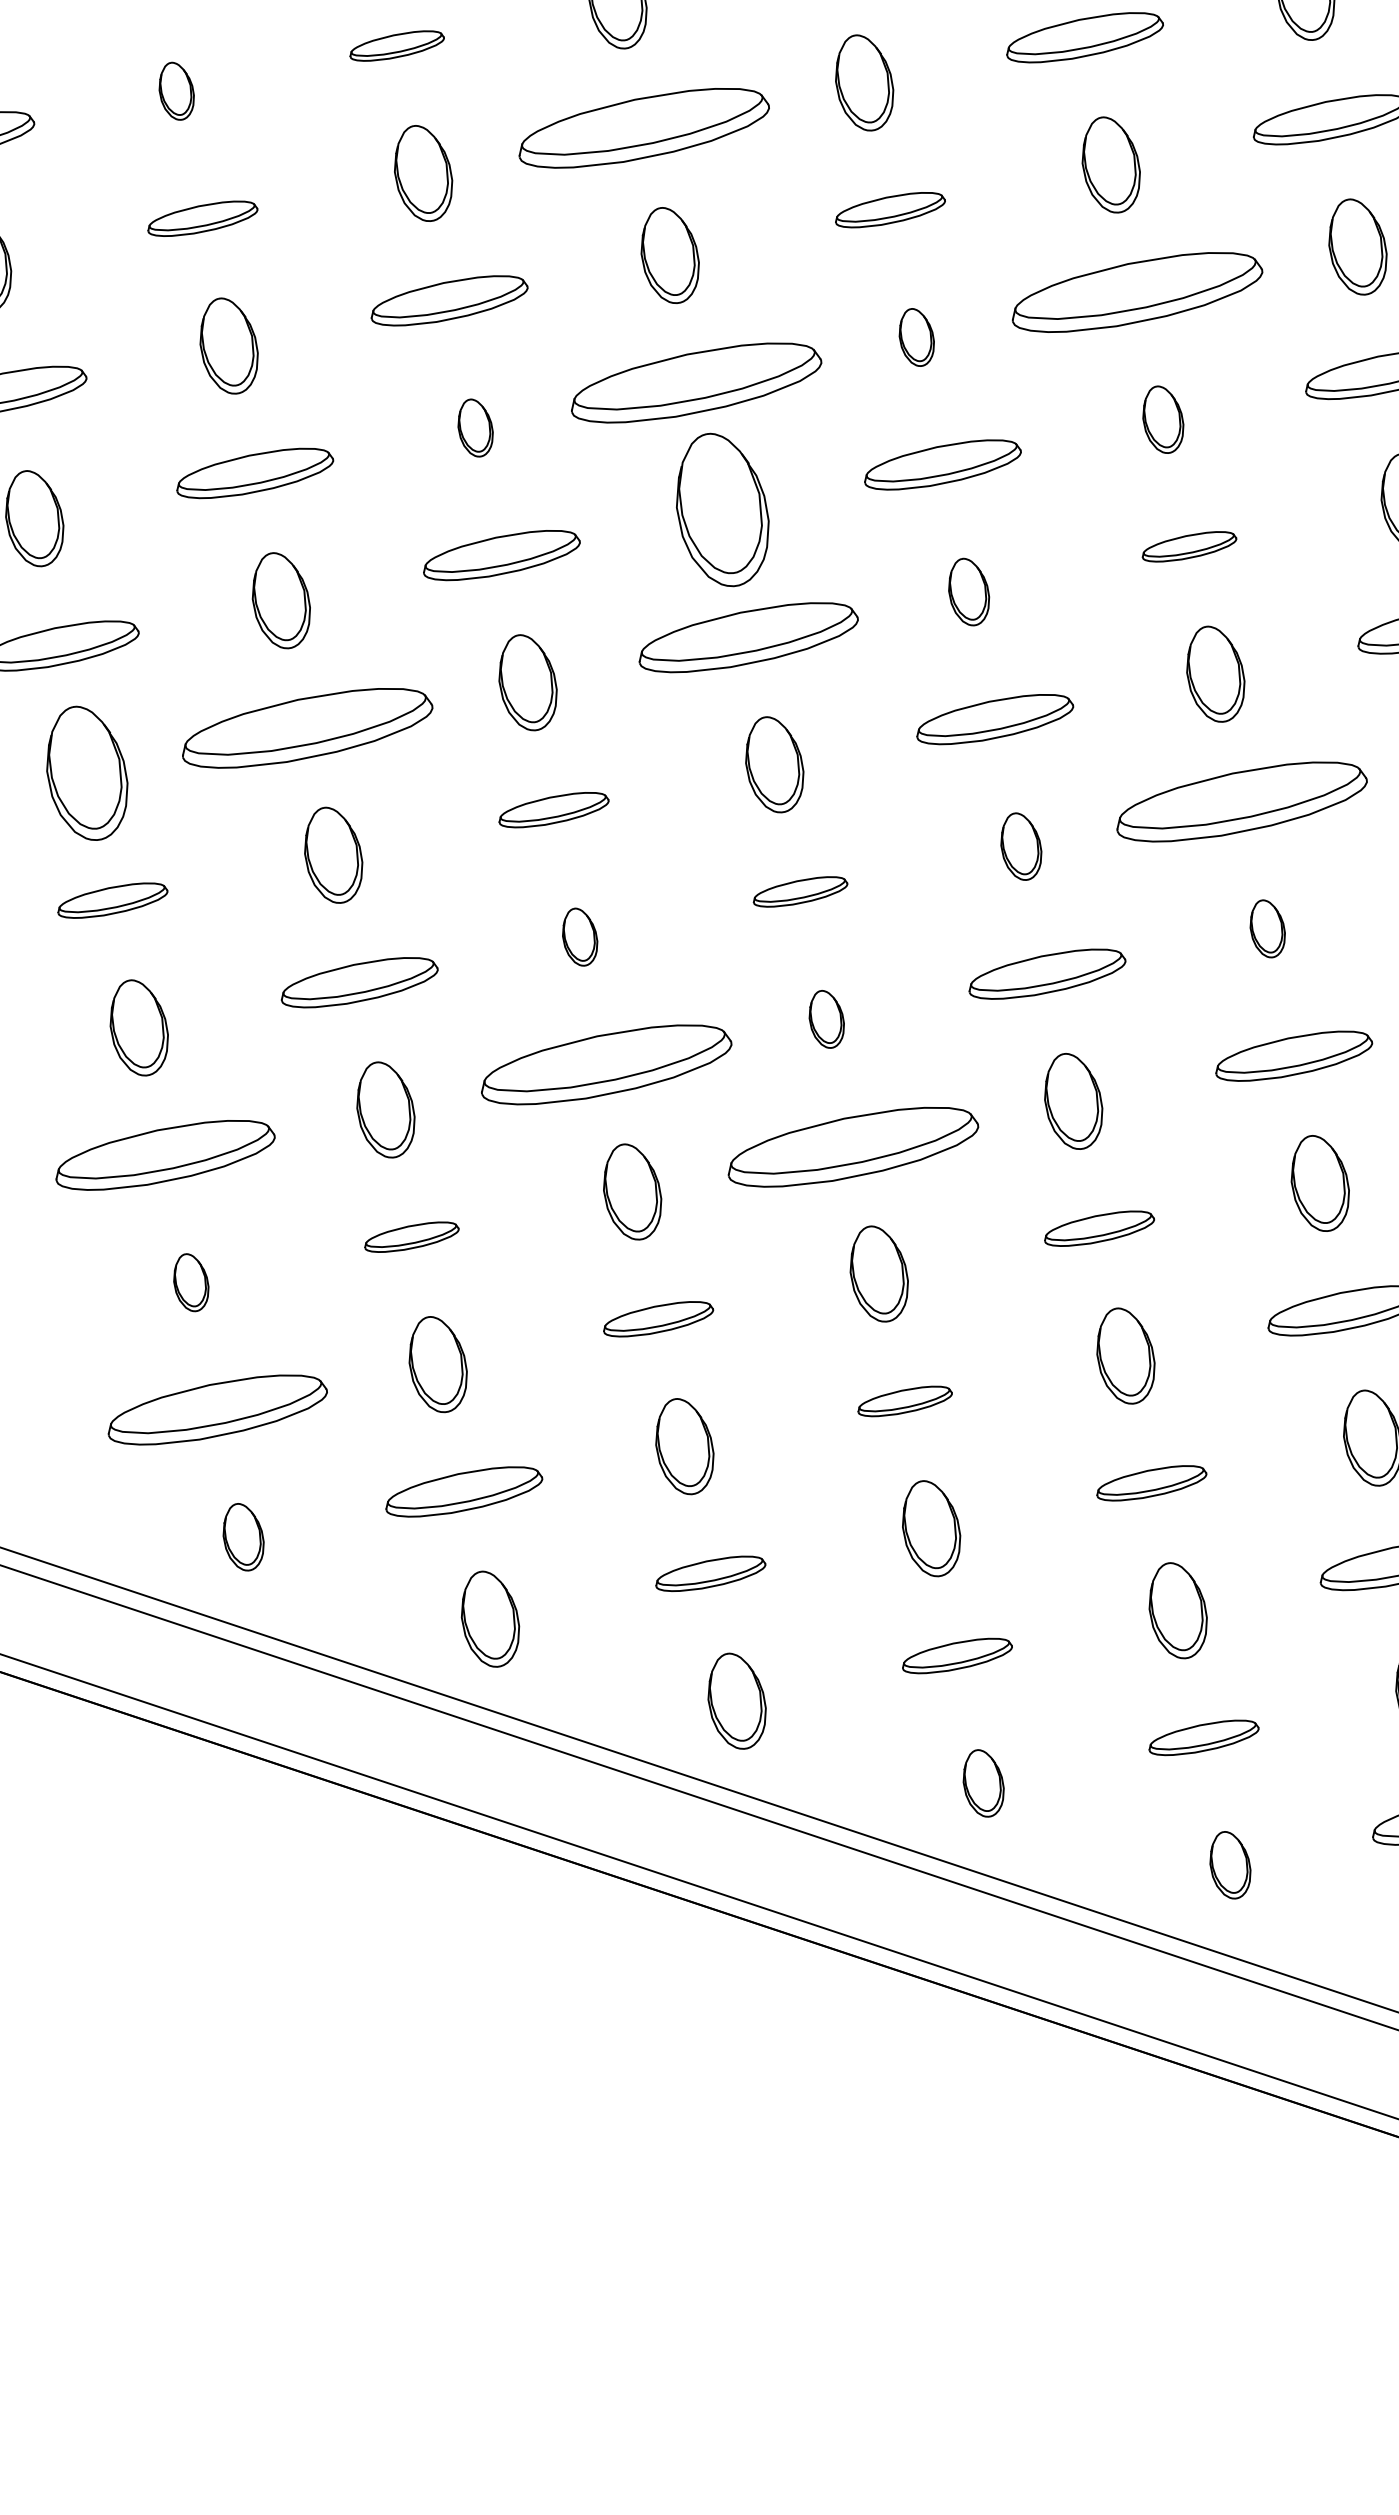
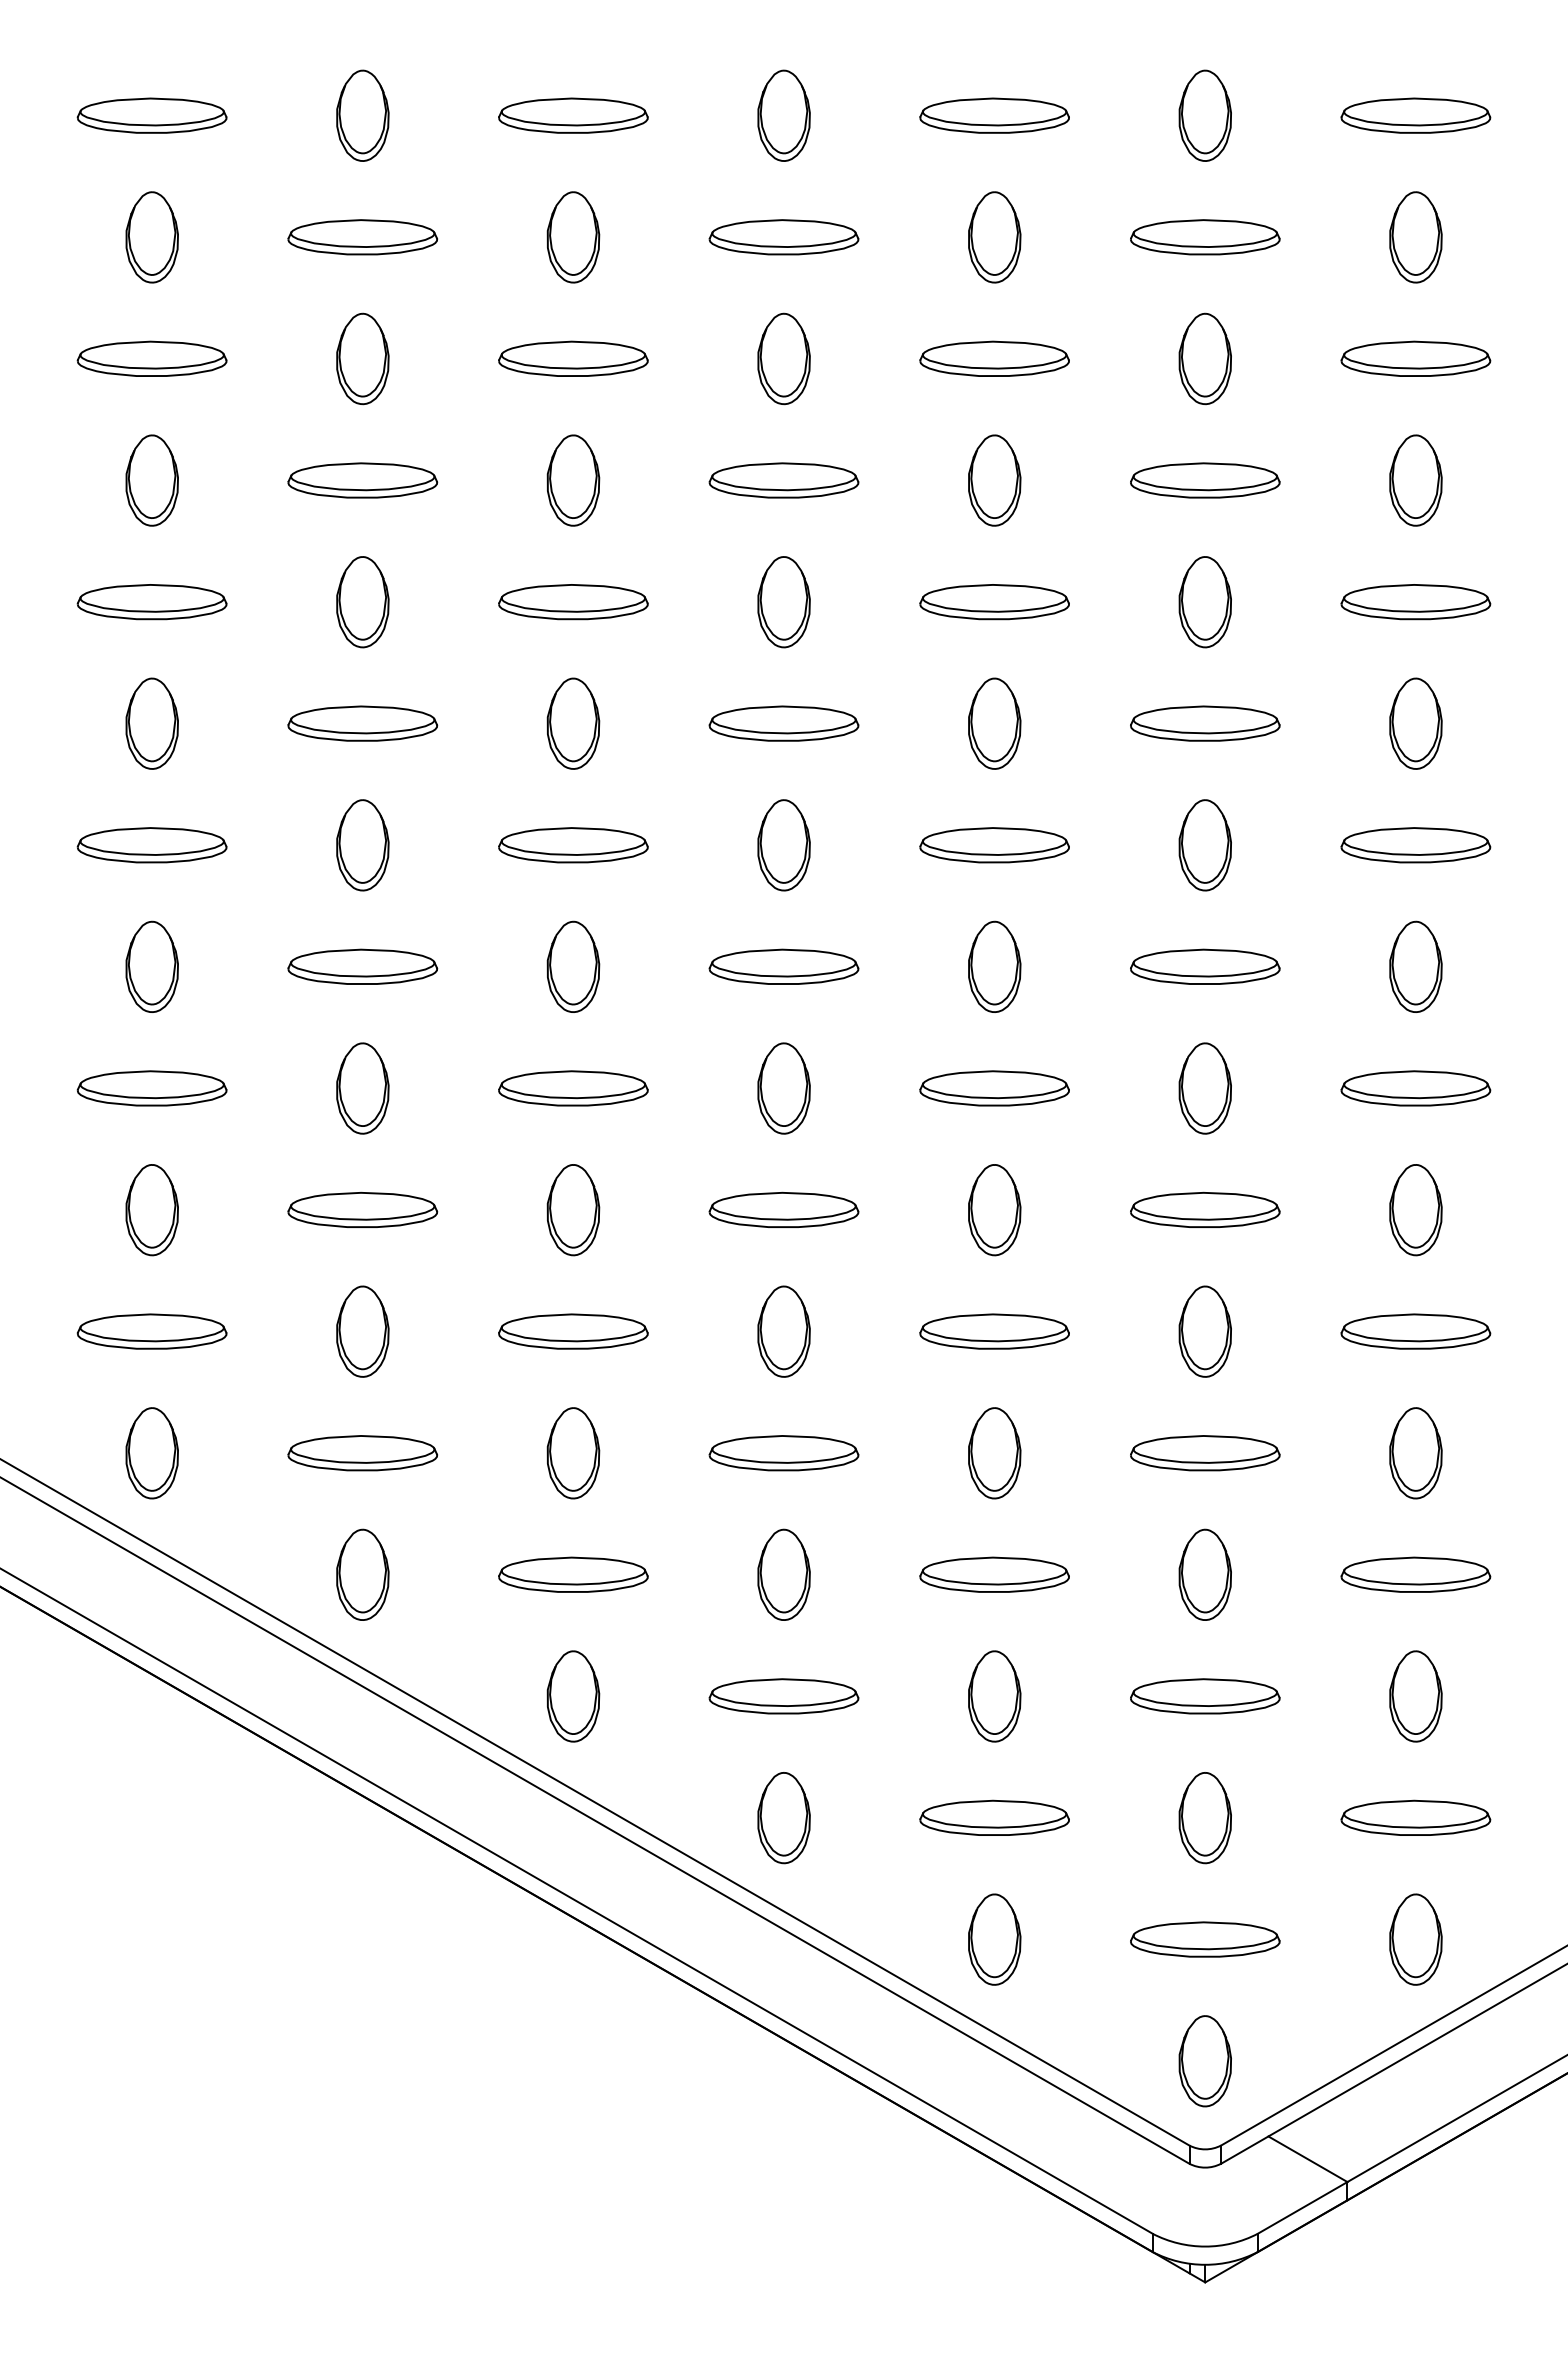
part: (396, 45) -> (573, 115), size x1.67
part: (176, 91) -> (362, 115), size x1.67
part: (643, 128) -> (783, 237), size x0.62
part: (890, 209) -> (994, 358), size x1.43
part: (202, 218) -> (362, 237), size x1.43
part: (1137, 292) -> (1205, 480), size x0.62
part: (916, 337) -> (994, 480), size x1.67
part: (695, 382) -> (783, 480), size x0.62
part: (1162, 420) -> (1204, 602), size x1.43
part: (475, 427) -> (573, 480), size x1.67
part: (721, 510) -> (783, 602), size x0.62
part: (1189, 546) -> (1205, 723), size x1.67
part: (968, 591) -> (994, 723), size x1.43
part: (747, 637) -> (783, 723), size x0.71
part: (306, 727) -> (362, 723), size x0.62
part: (85, 773) -> (151, 723), size x0.71
part: (1241, 801) -> (1205, 966), size x0.62
part: (553, 810) -> (573, 845), size x1.43
part: (1020, 846) -> (994, 966), size x1.43
part: (799, 891) -> (783, 966), size x1.67
part: (112, 900) -> (151, 845), size x1.43
part: (1266, 928) -> (1204, 1088), size x1.67
part: (579, 936) -> (573, 966), size x1.67
part: (825, 1019) -> (783, 1088), size x1.67
part: (606, 1064) -> (573, 1088), size x0.62
part: (852, 1146) -> (783, 1209), size x0.62
part: (164, 1155) -> (151, 1088), size x0.71
part: (1099, 1228) -> (994, 1331), size x1.43
part: (411, 1236) -> (362, 1209), size x1.67
part: (190, 1283) -> (151, 1210), size x1.67
part: (658, 1319) -> (573, 1331), size x1.43
part: (904, 1401) -> (783, 1453), size x1.67
part: (216, 1409) -> (151, 1331), size x0.71
part: (1151, 1482) -> (994, 1574), size x1.43
part: (242, 1537) -> (151, 1453), size x1.43
part: (710, 1573) -> (573, 1574), size x1.43
part: (956, 1656) -> (783, 1696), size x1.43
part: (1203, 1737) -> (994, 1817), size x1.43
part: (982, 1783) -> (783, 1818), size x1.43
part: (1229, 1865) -> (994, 1939), size x1.43

